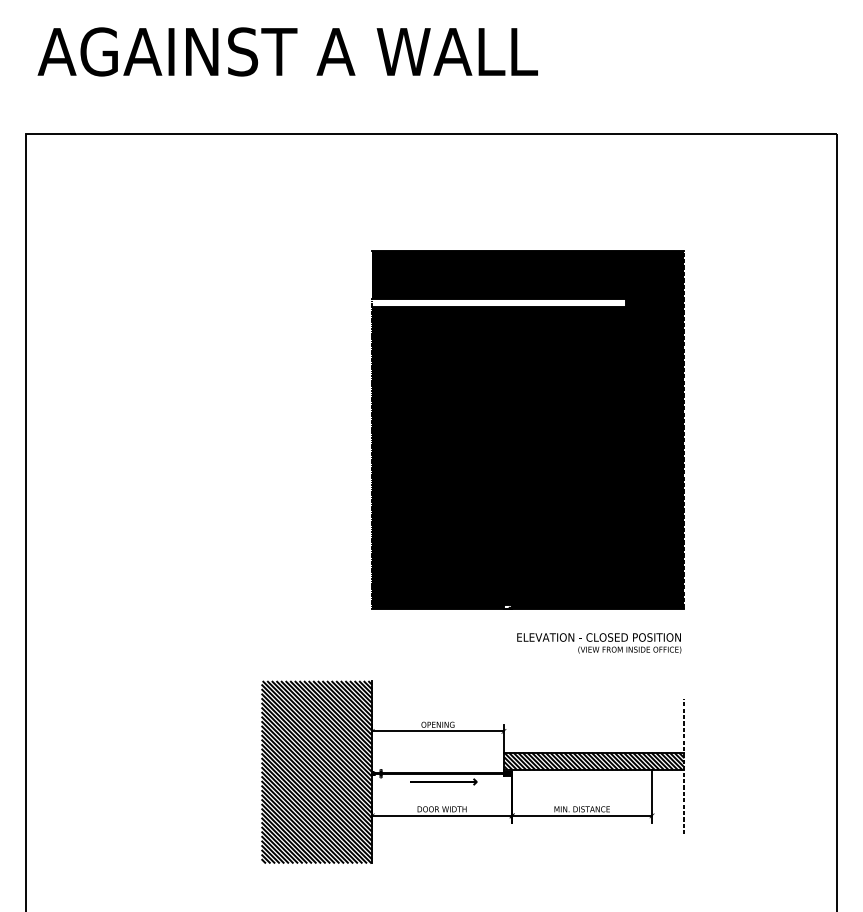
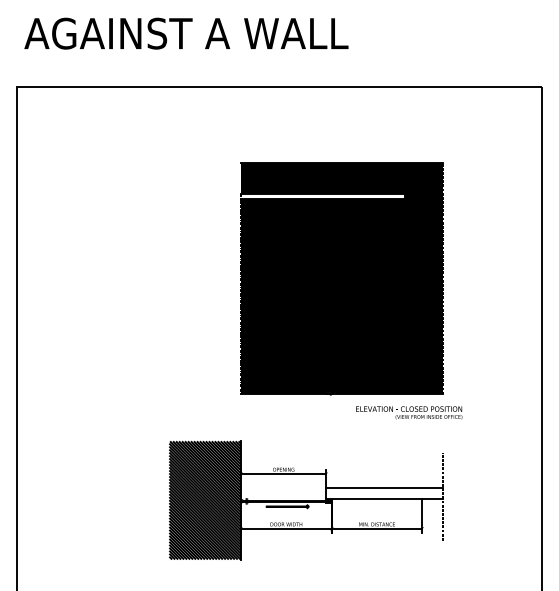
text: (599, 642) -> (409, 412), moved
hatch: (593, 760) -> (384, 492), removed

